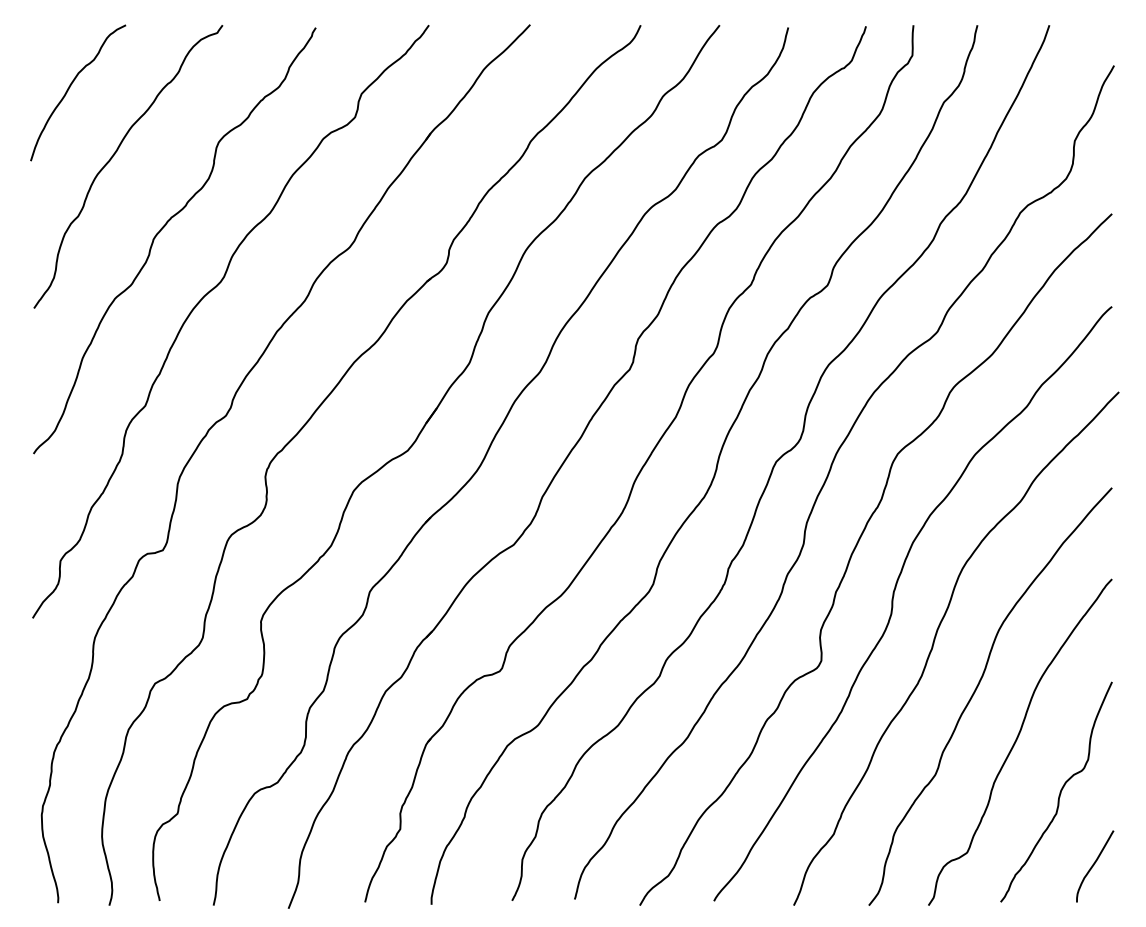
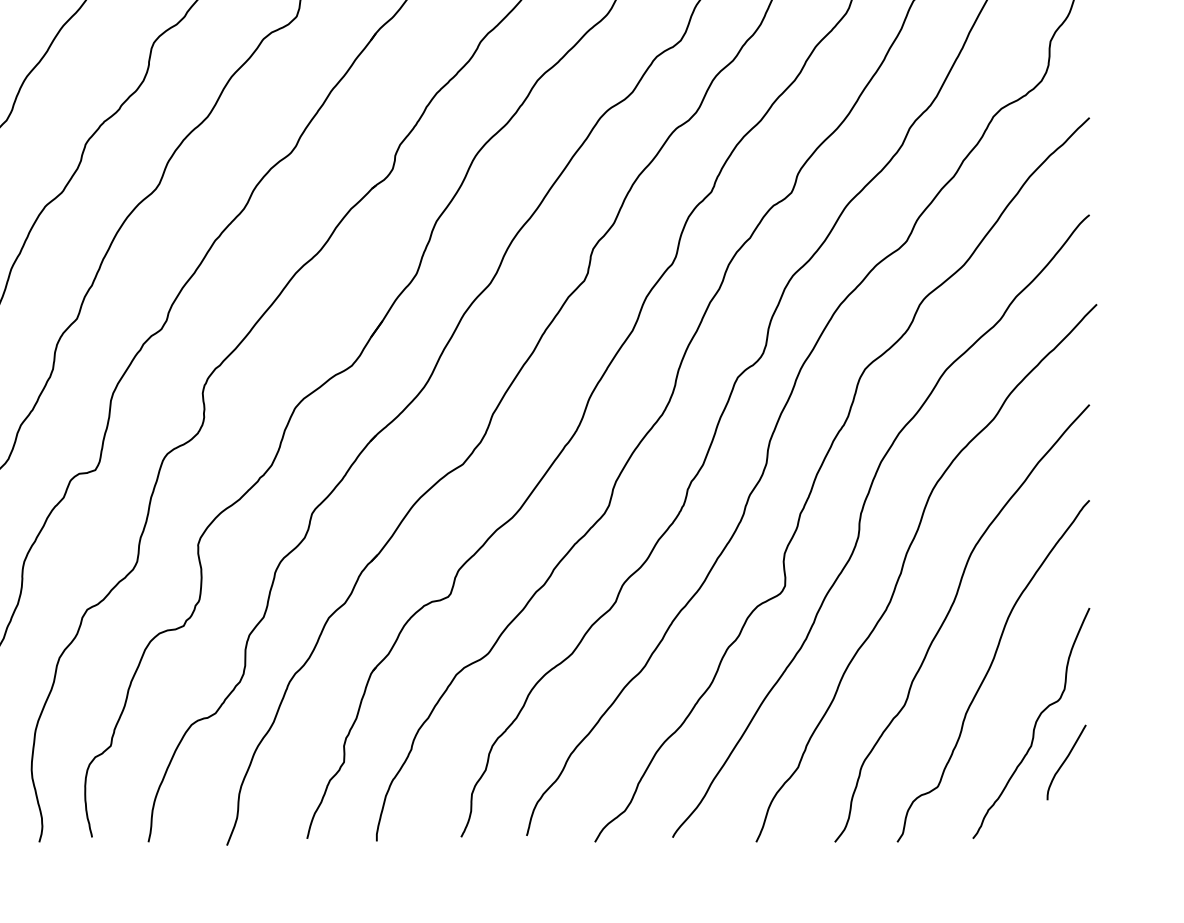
curve: (1094, 865) -> (1065, 761), moved

